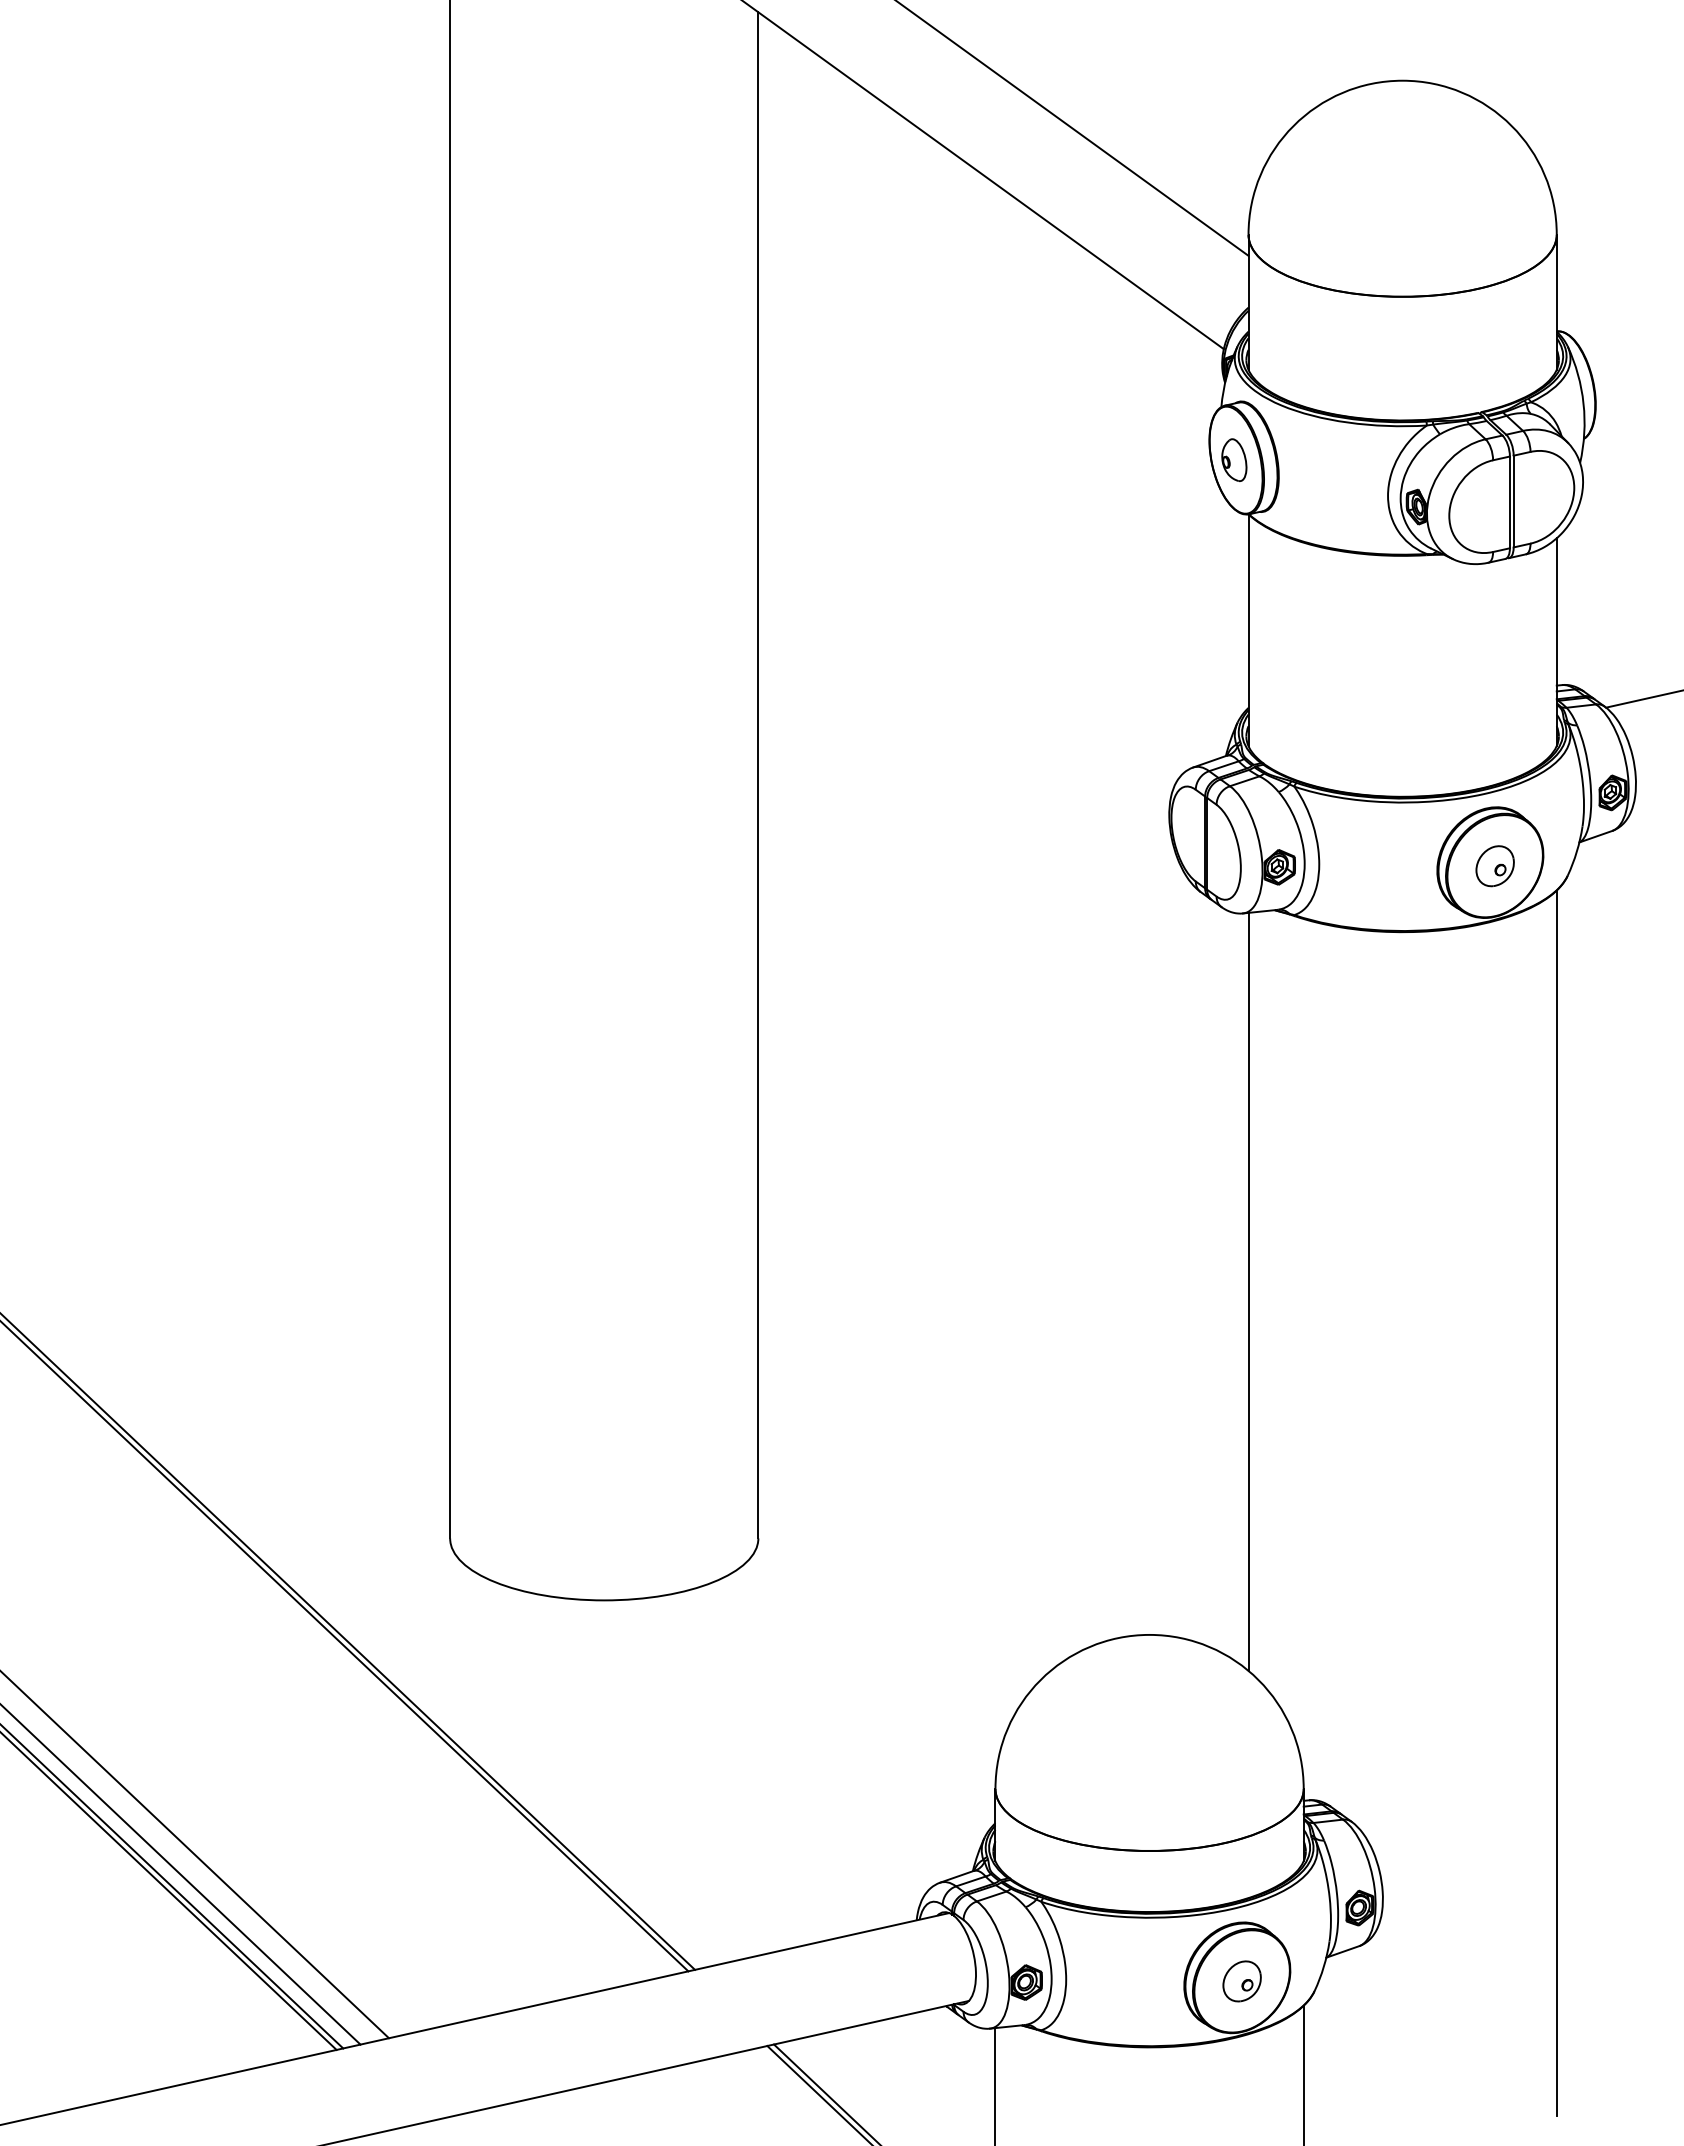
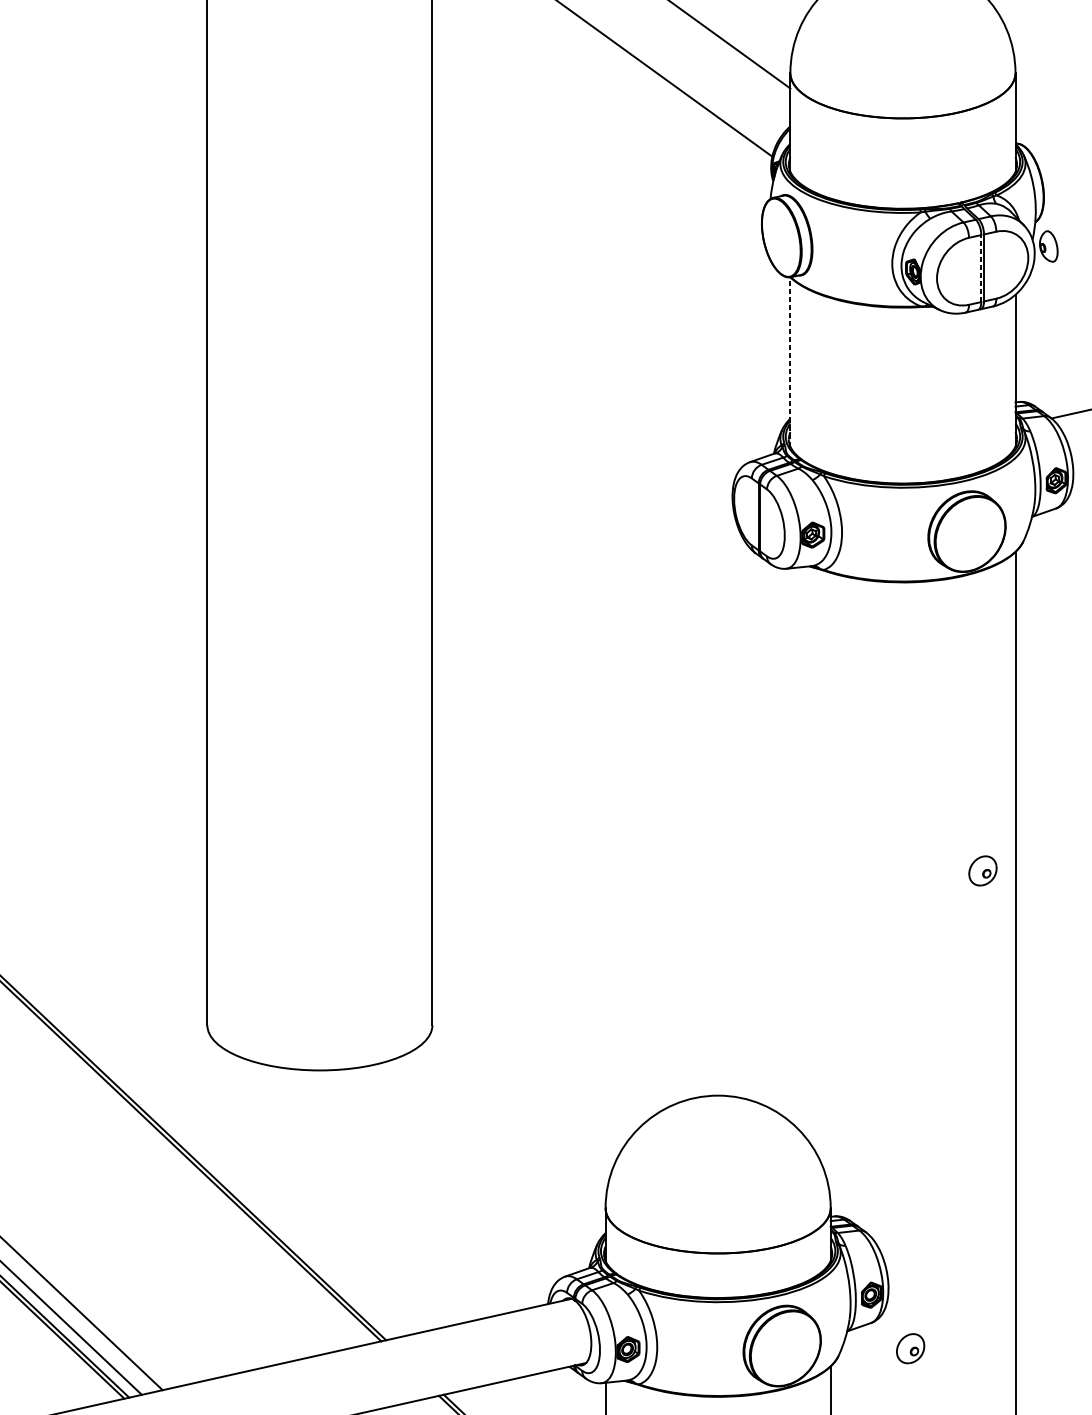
part: (1234, 459) -> (1048, 246), moved
line: (1509, 502) -> (980, 268), solid -> dashed
line: (1248, 630) -> (790, 362), solid -> dashed
part: (1494, 866) -> (982, 871), moved
line: (1248, 1291) -> (790, 844), removed
part: (1241, 1981) -> (910, 1348), moved

